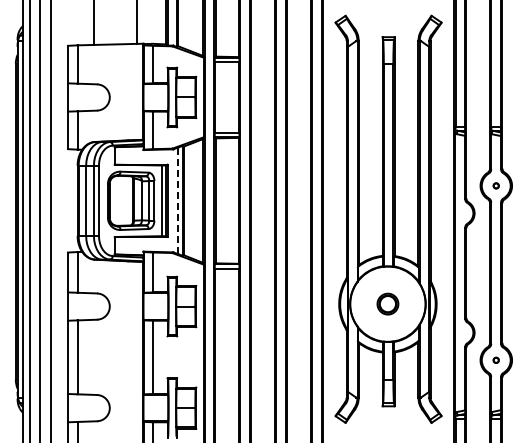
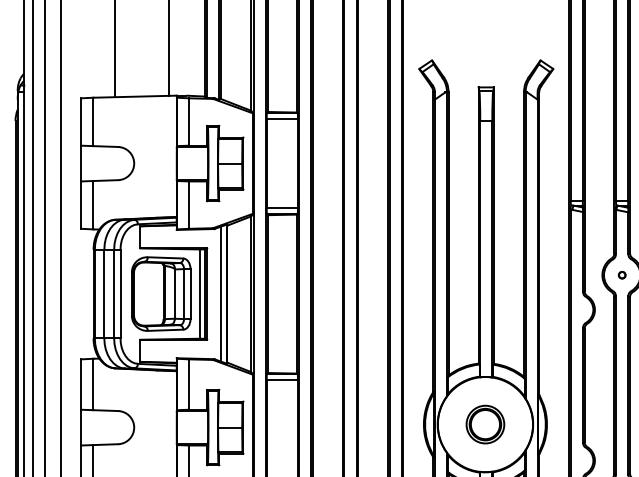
line: (178, 200) -> (220, 293), dashed -> solid
part: (387, 303) -> (484, 423), size x1.43

